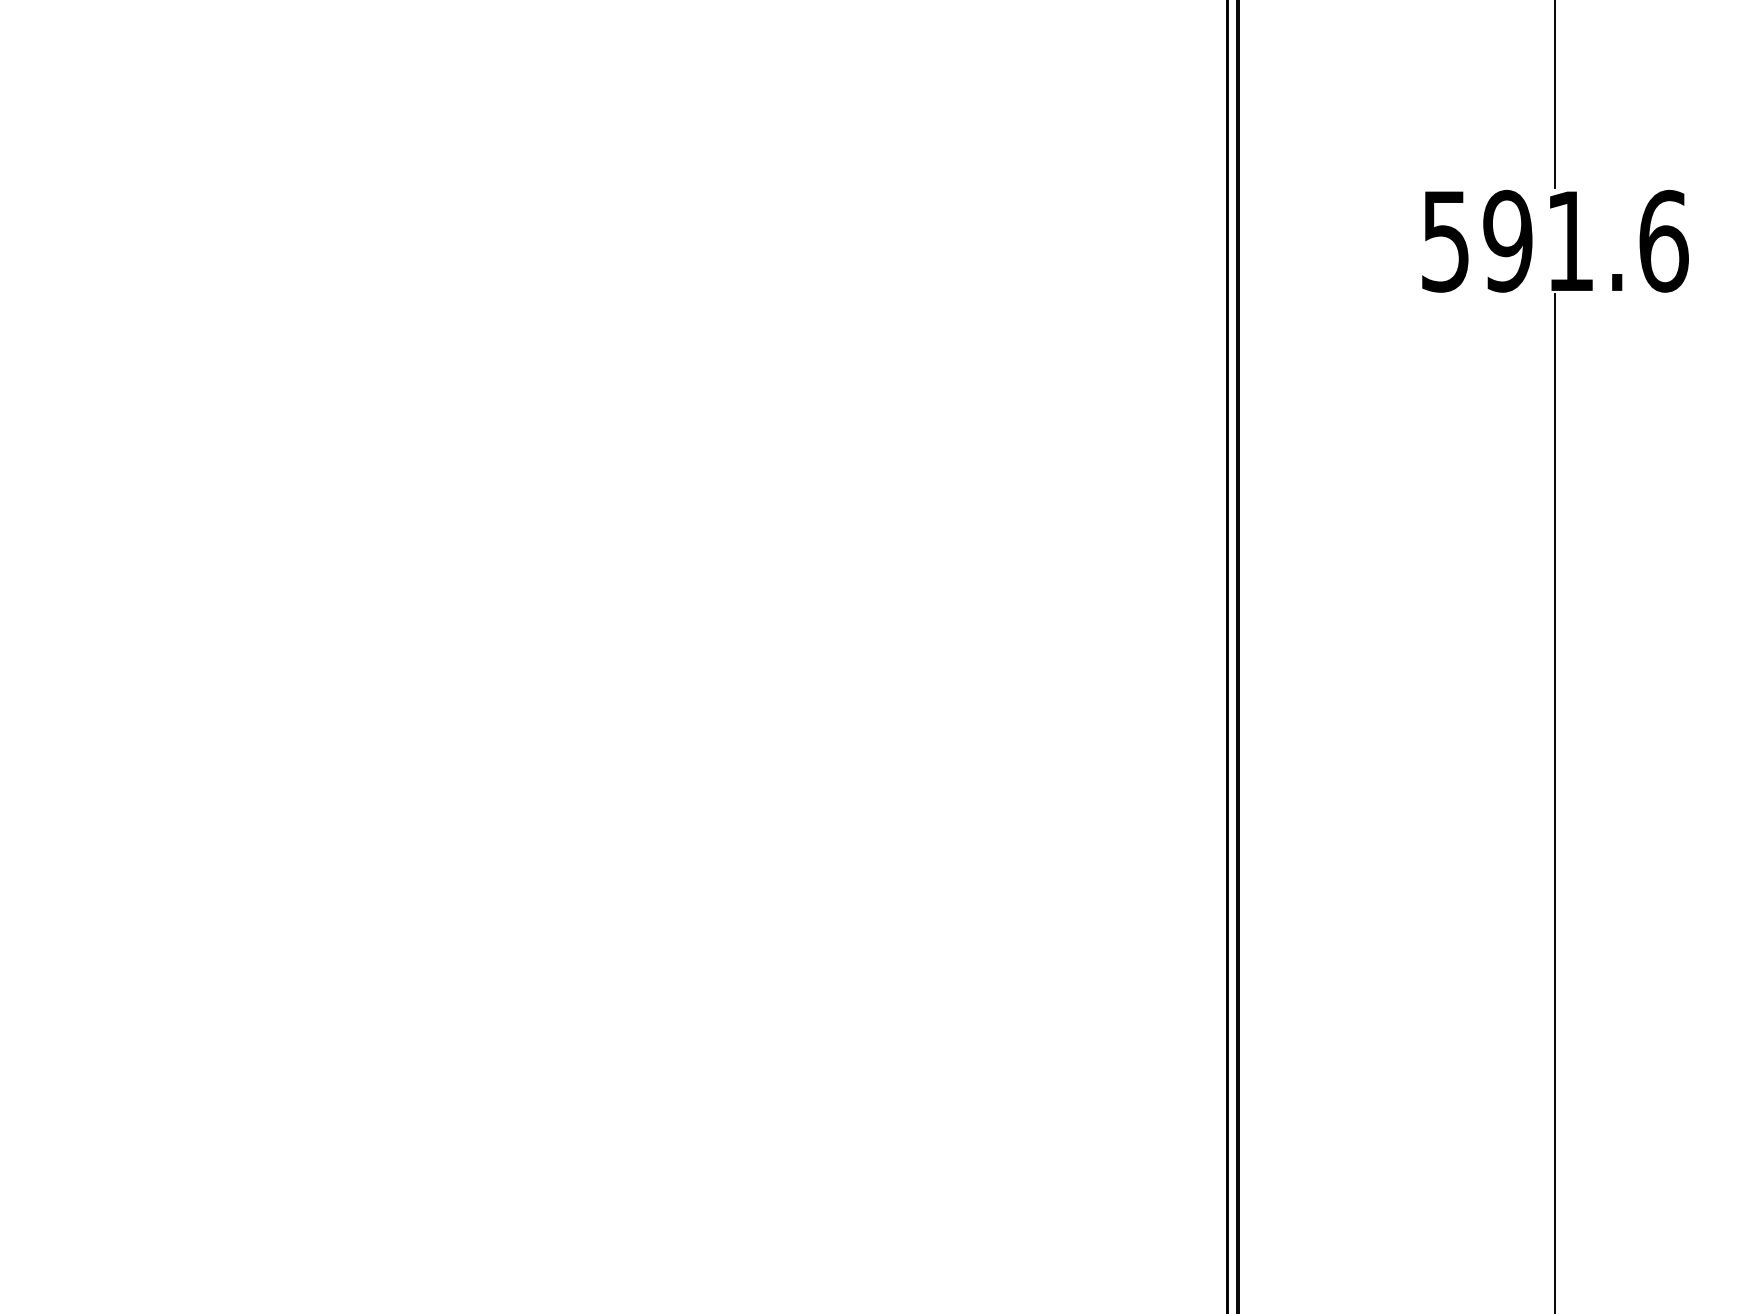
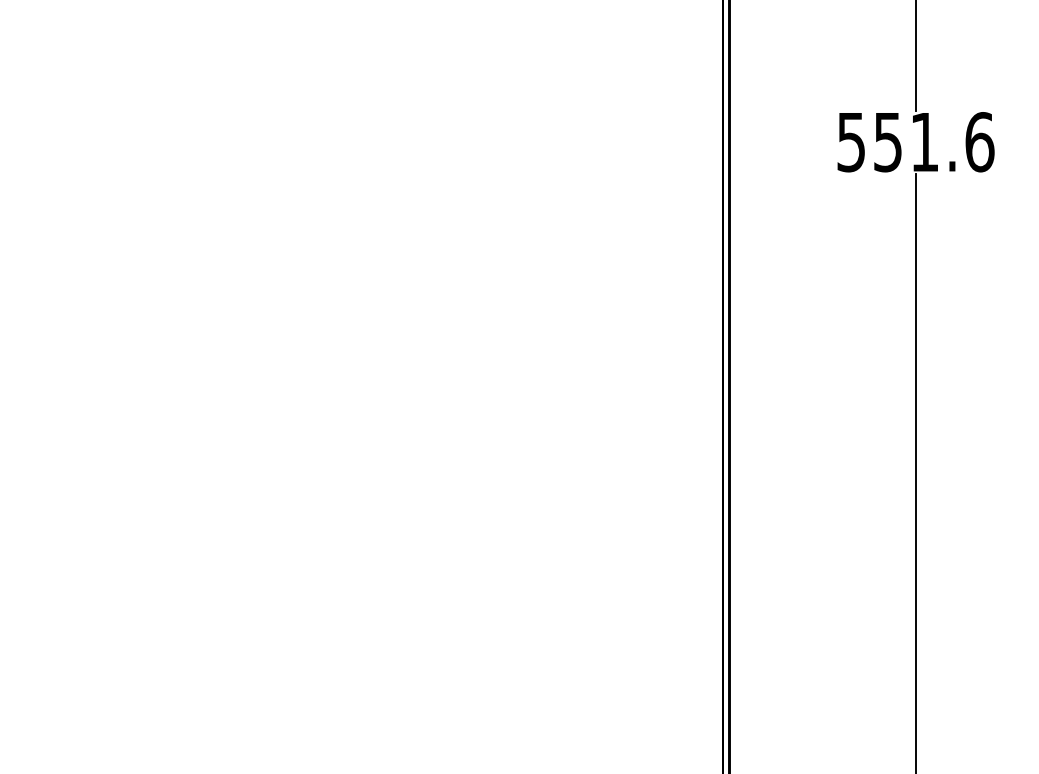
text: (1506, 241) -> (887, 142), 591.6 -> 551.6

